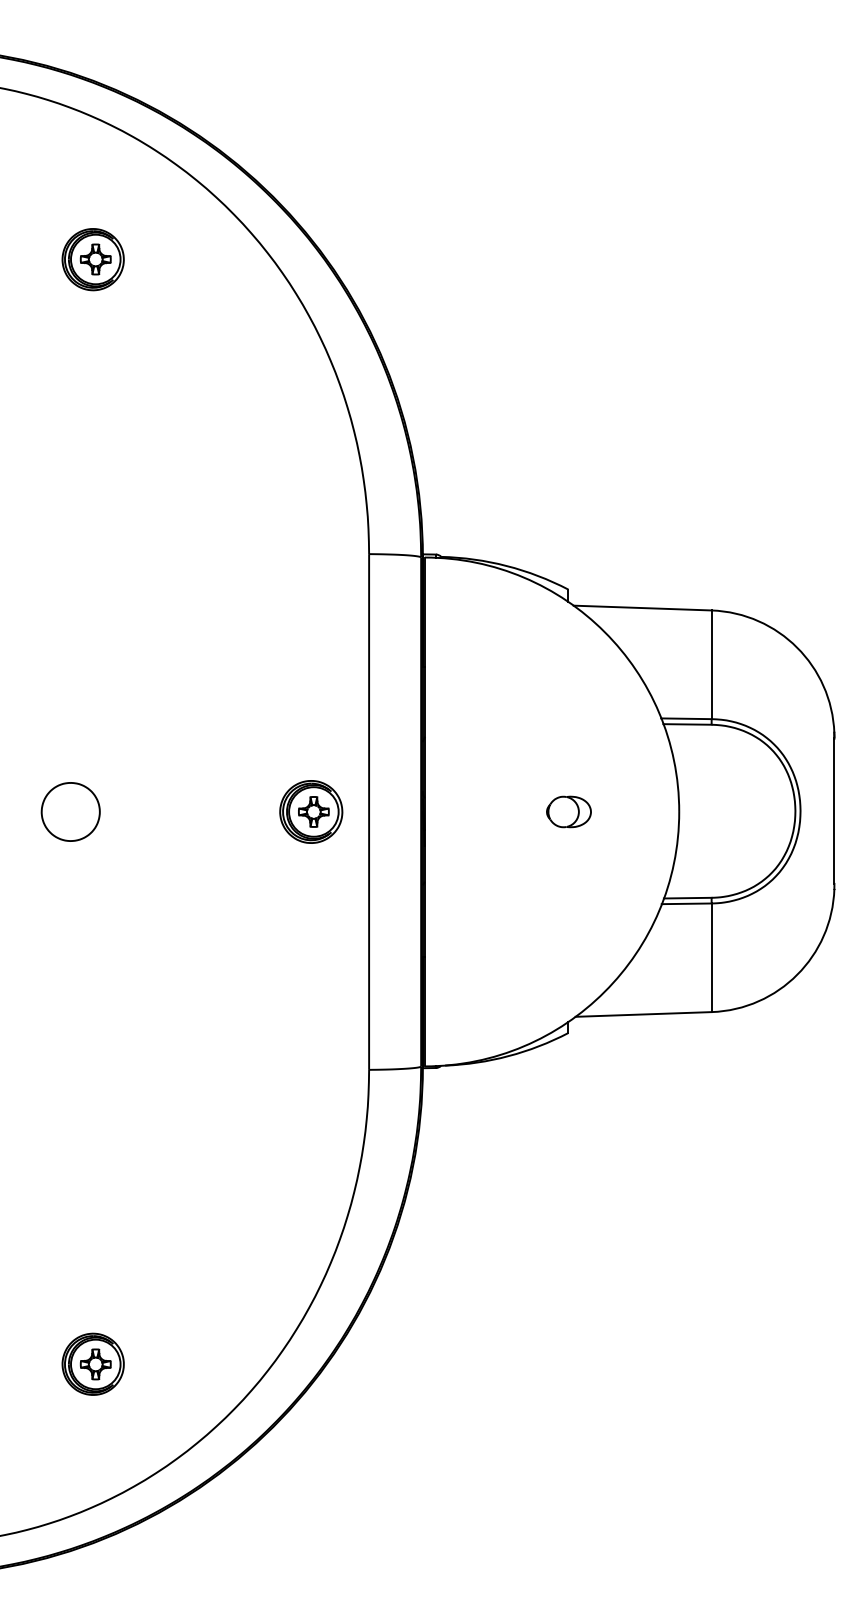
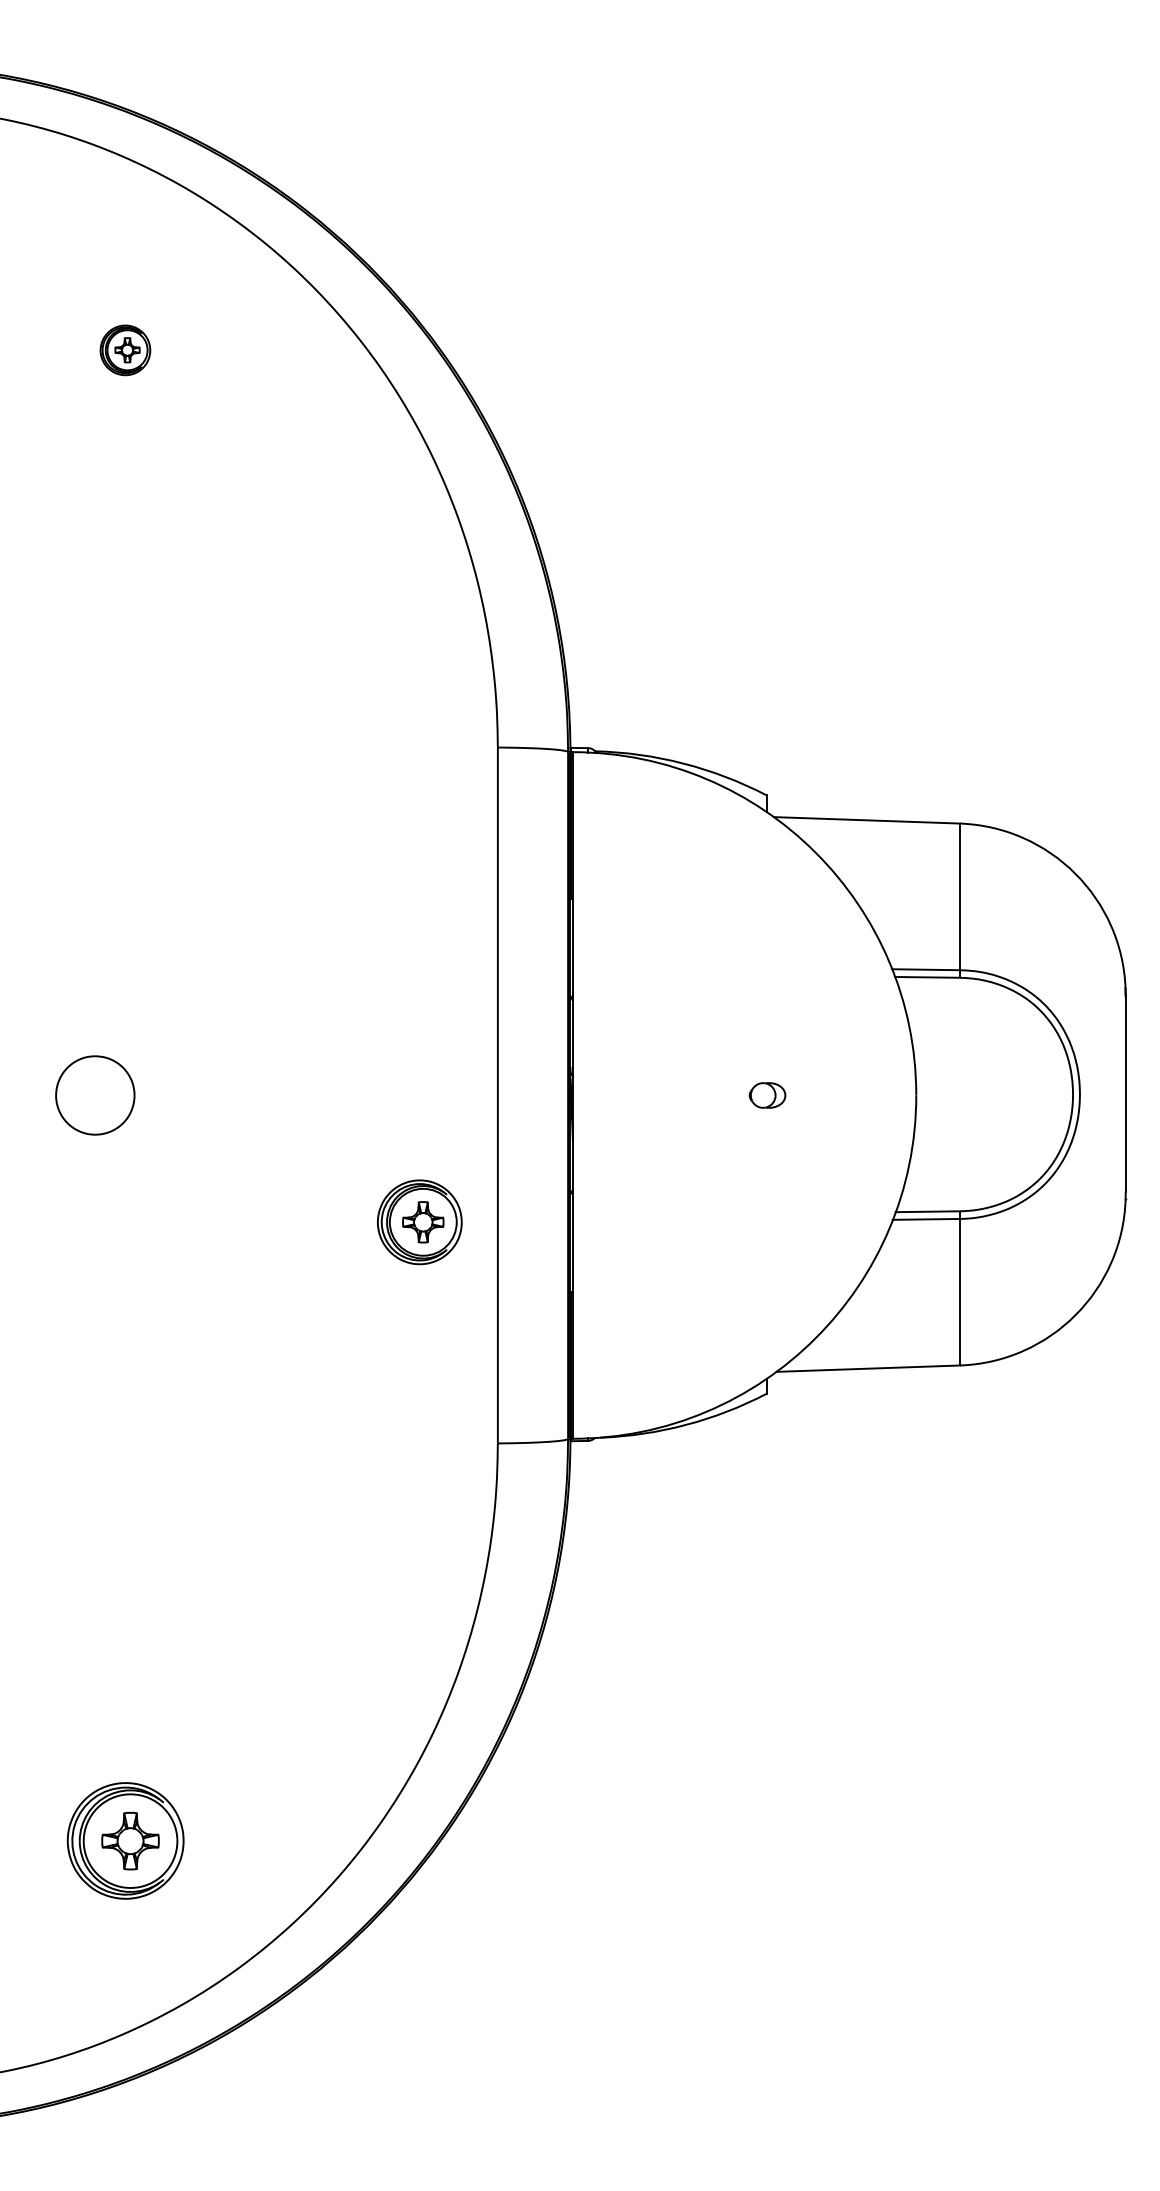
part: (92, 259) -> (124, 350), size x0.6
part: (311, 811) -> (420, 1221), moved
part: (568, 811) -> (766, 1094), size x0.6
part: (92, 1363) -> (124, 1839), size x1.4

